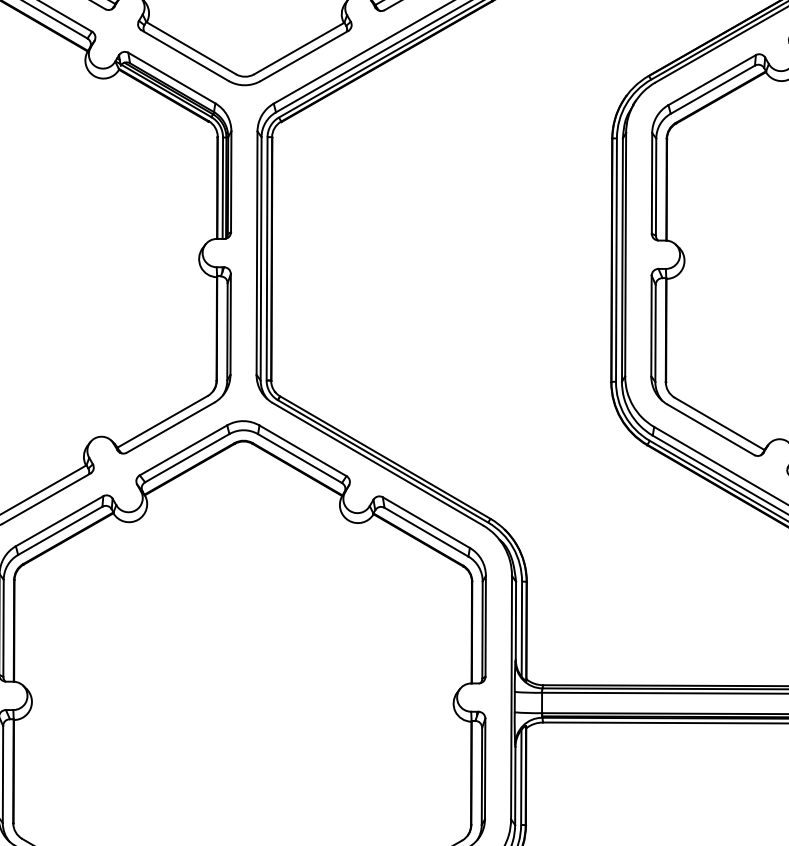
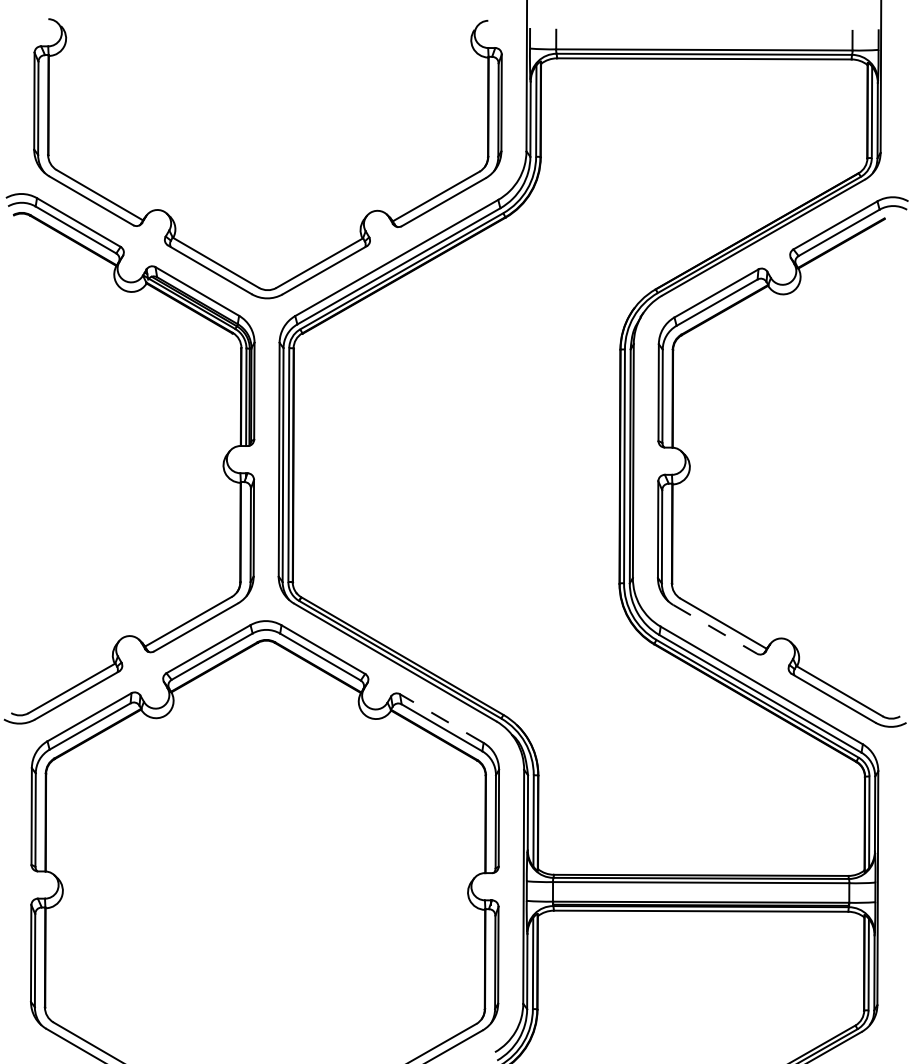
line: (711, 429) -> (715, 629), solid -> dashed
line: (425, 522) -> (441, 718), solid -> dashed

